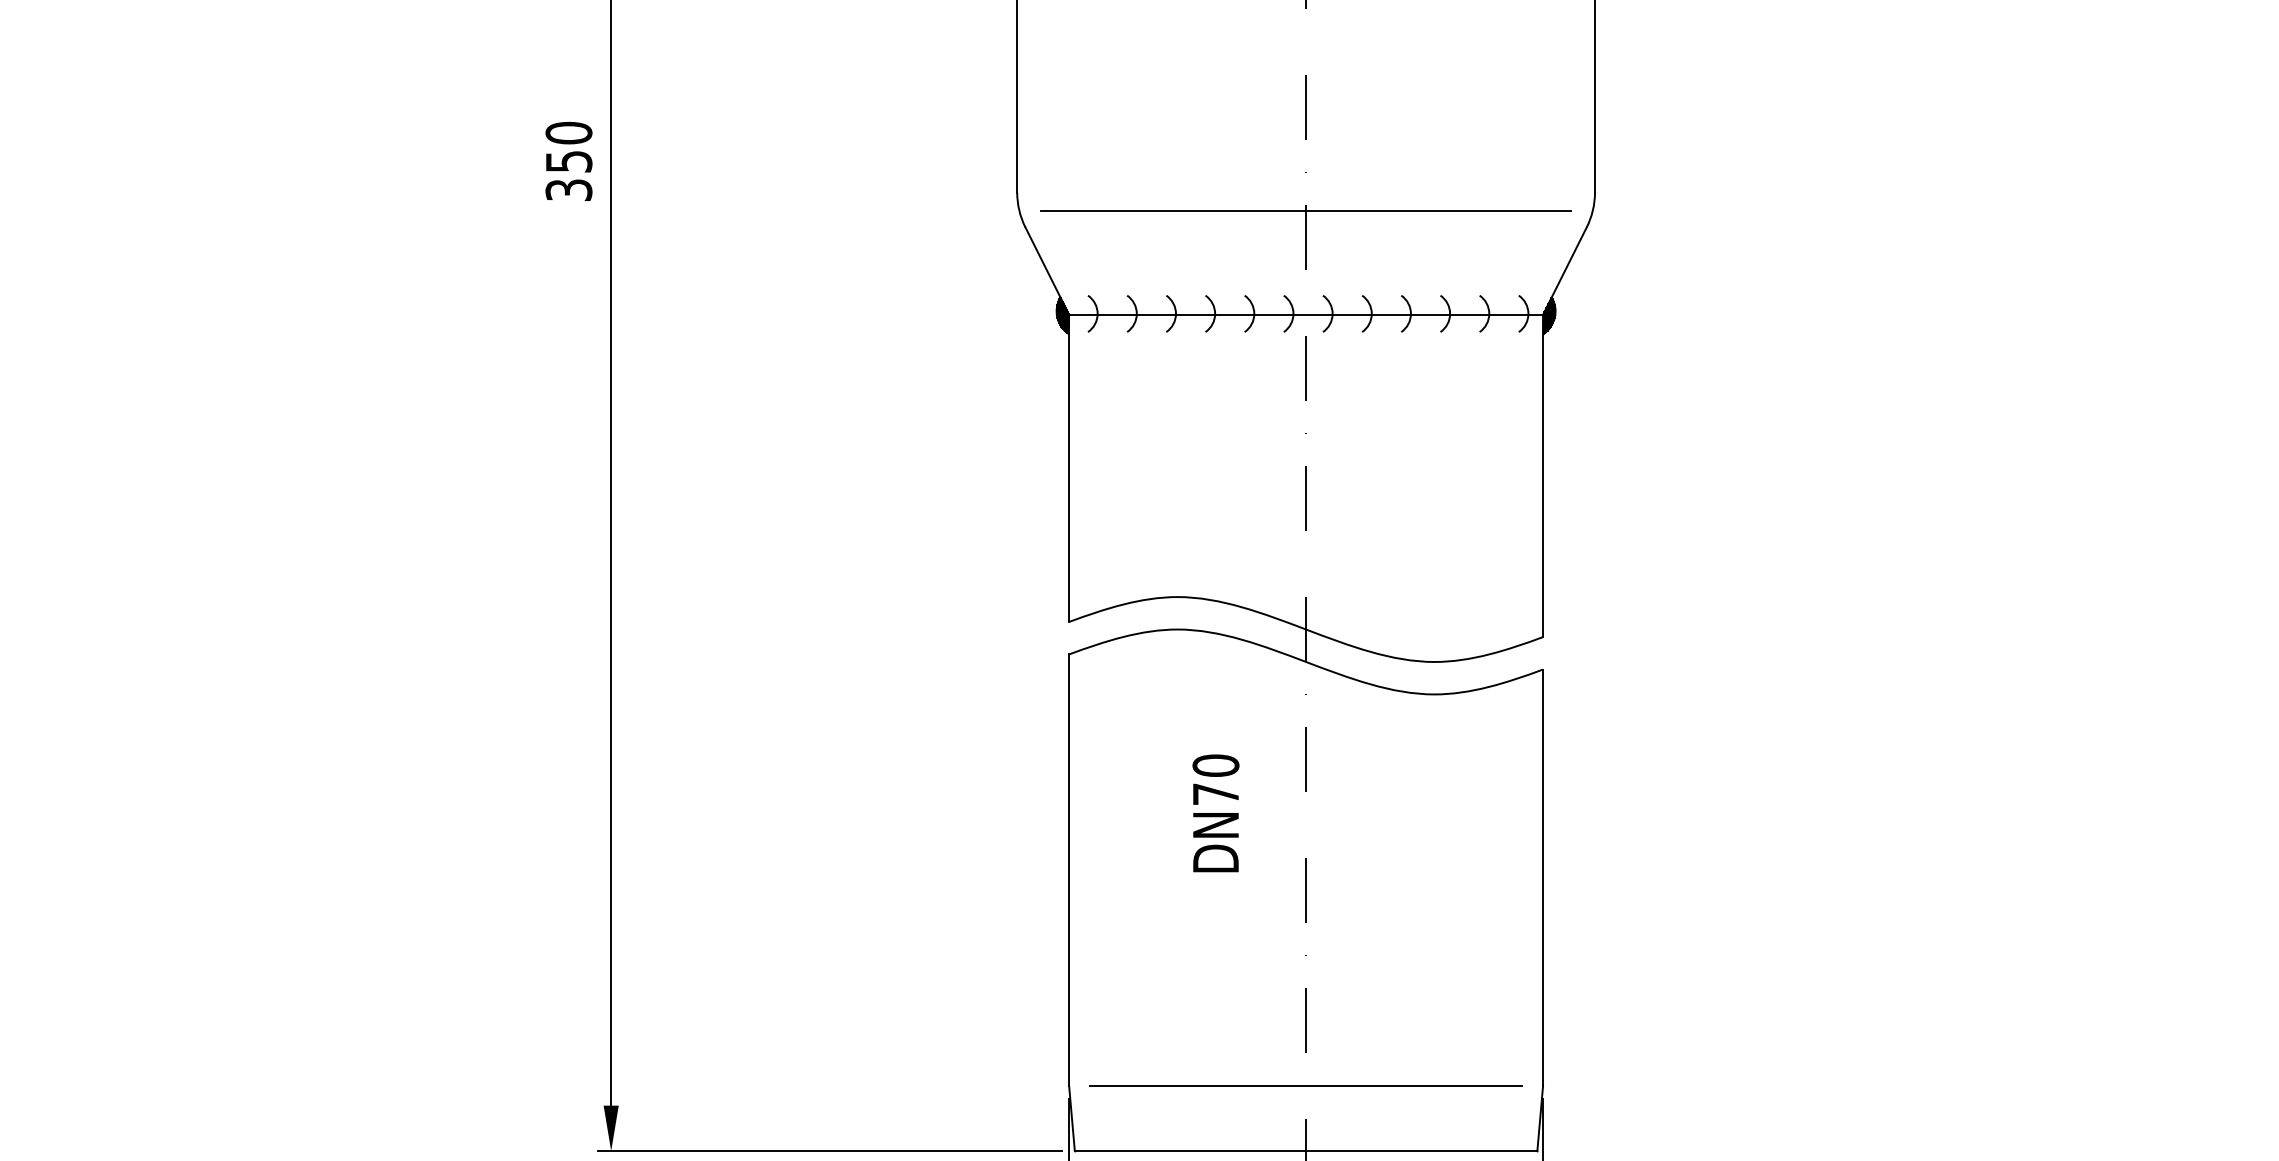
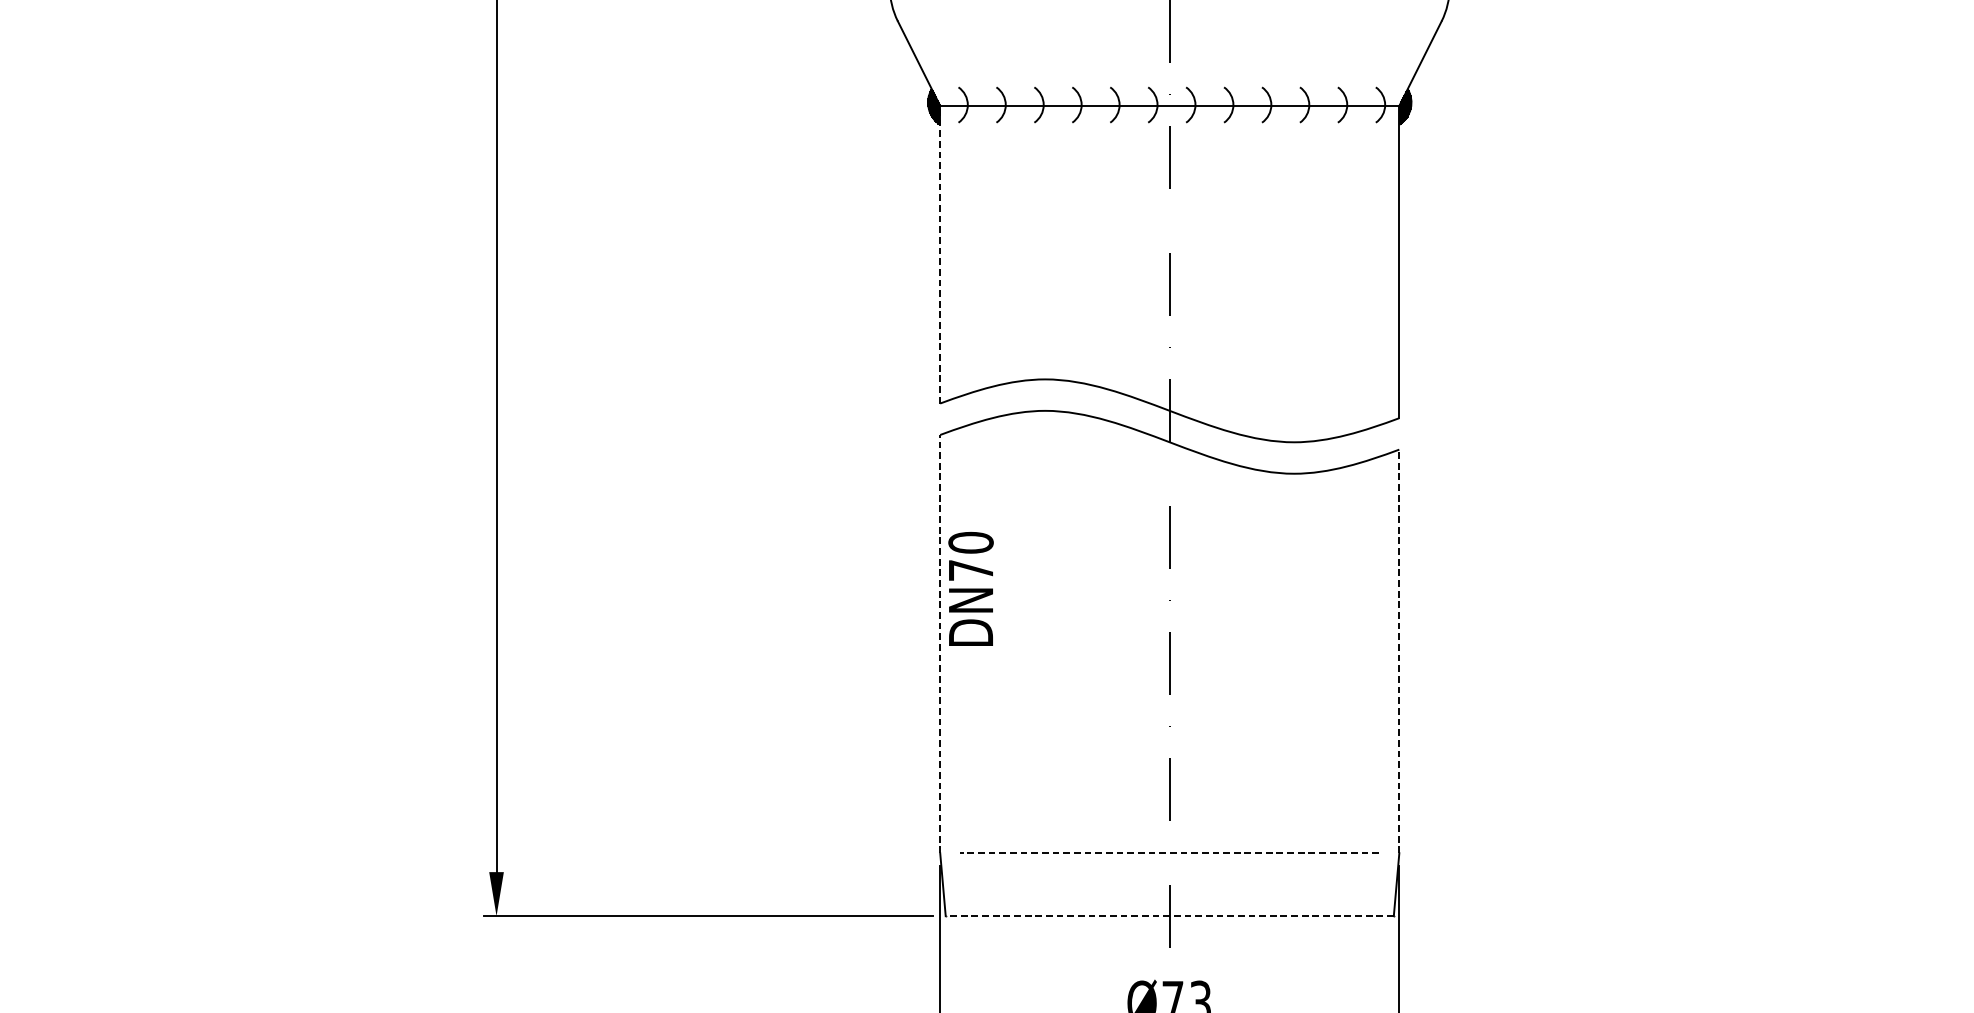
line: (1306, 210) -> (1170, 4), removed
line: (1069, 468) -> (940, 254), solid -> dashed
text: (1215, 813) -> (970, 589), moved
line: (1069, 870) -> (940, 644), solid -> dashed
line: (1543, 877) -> (1399, 651), solid -> dashed
line: (1305, 1086) -> (1169, 853), solid -> dashed
line: (1305, 1151) -> (1169, 916), solid -> dashed

